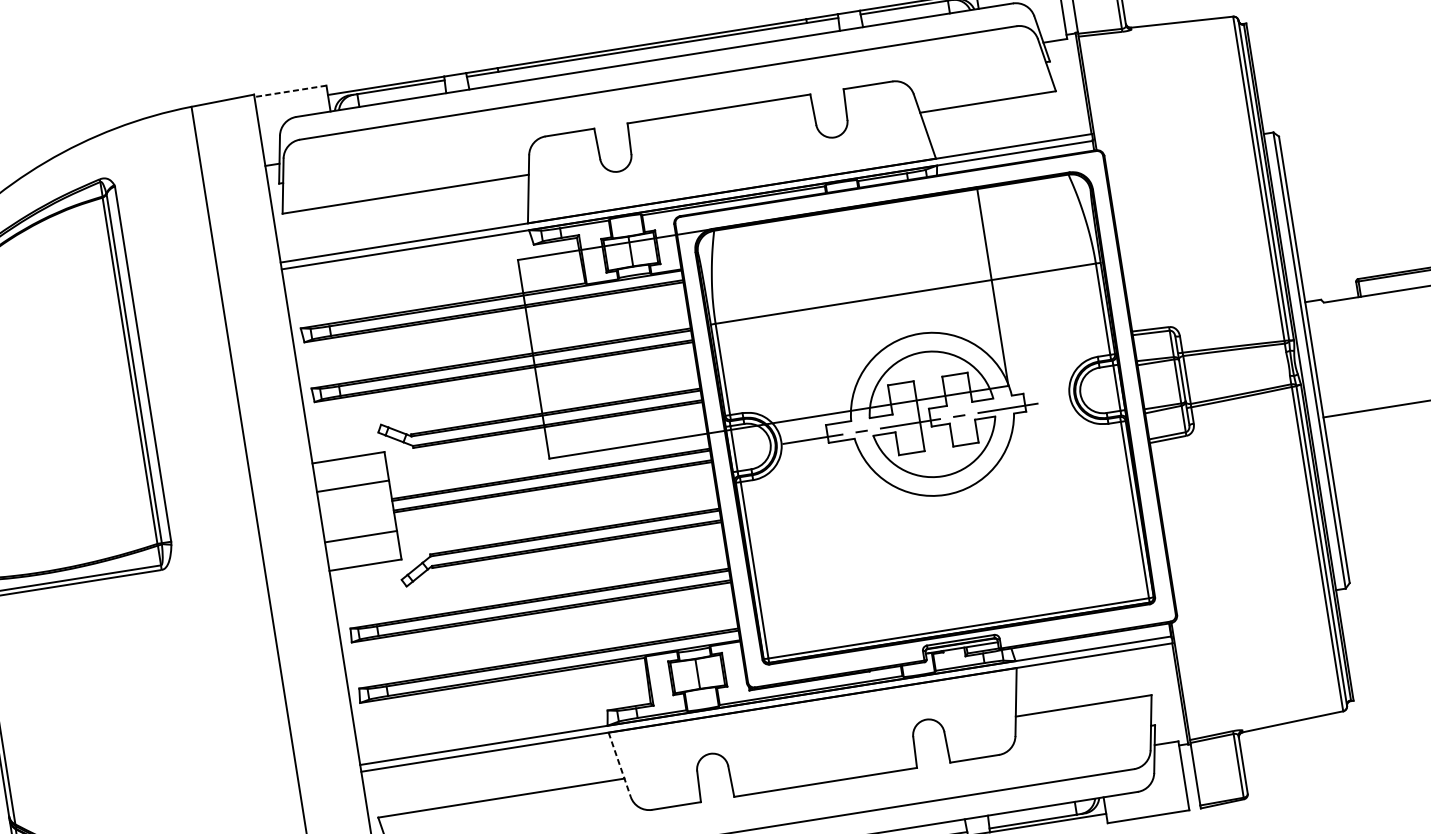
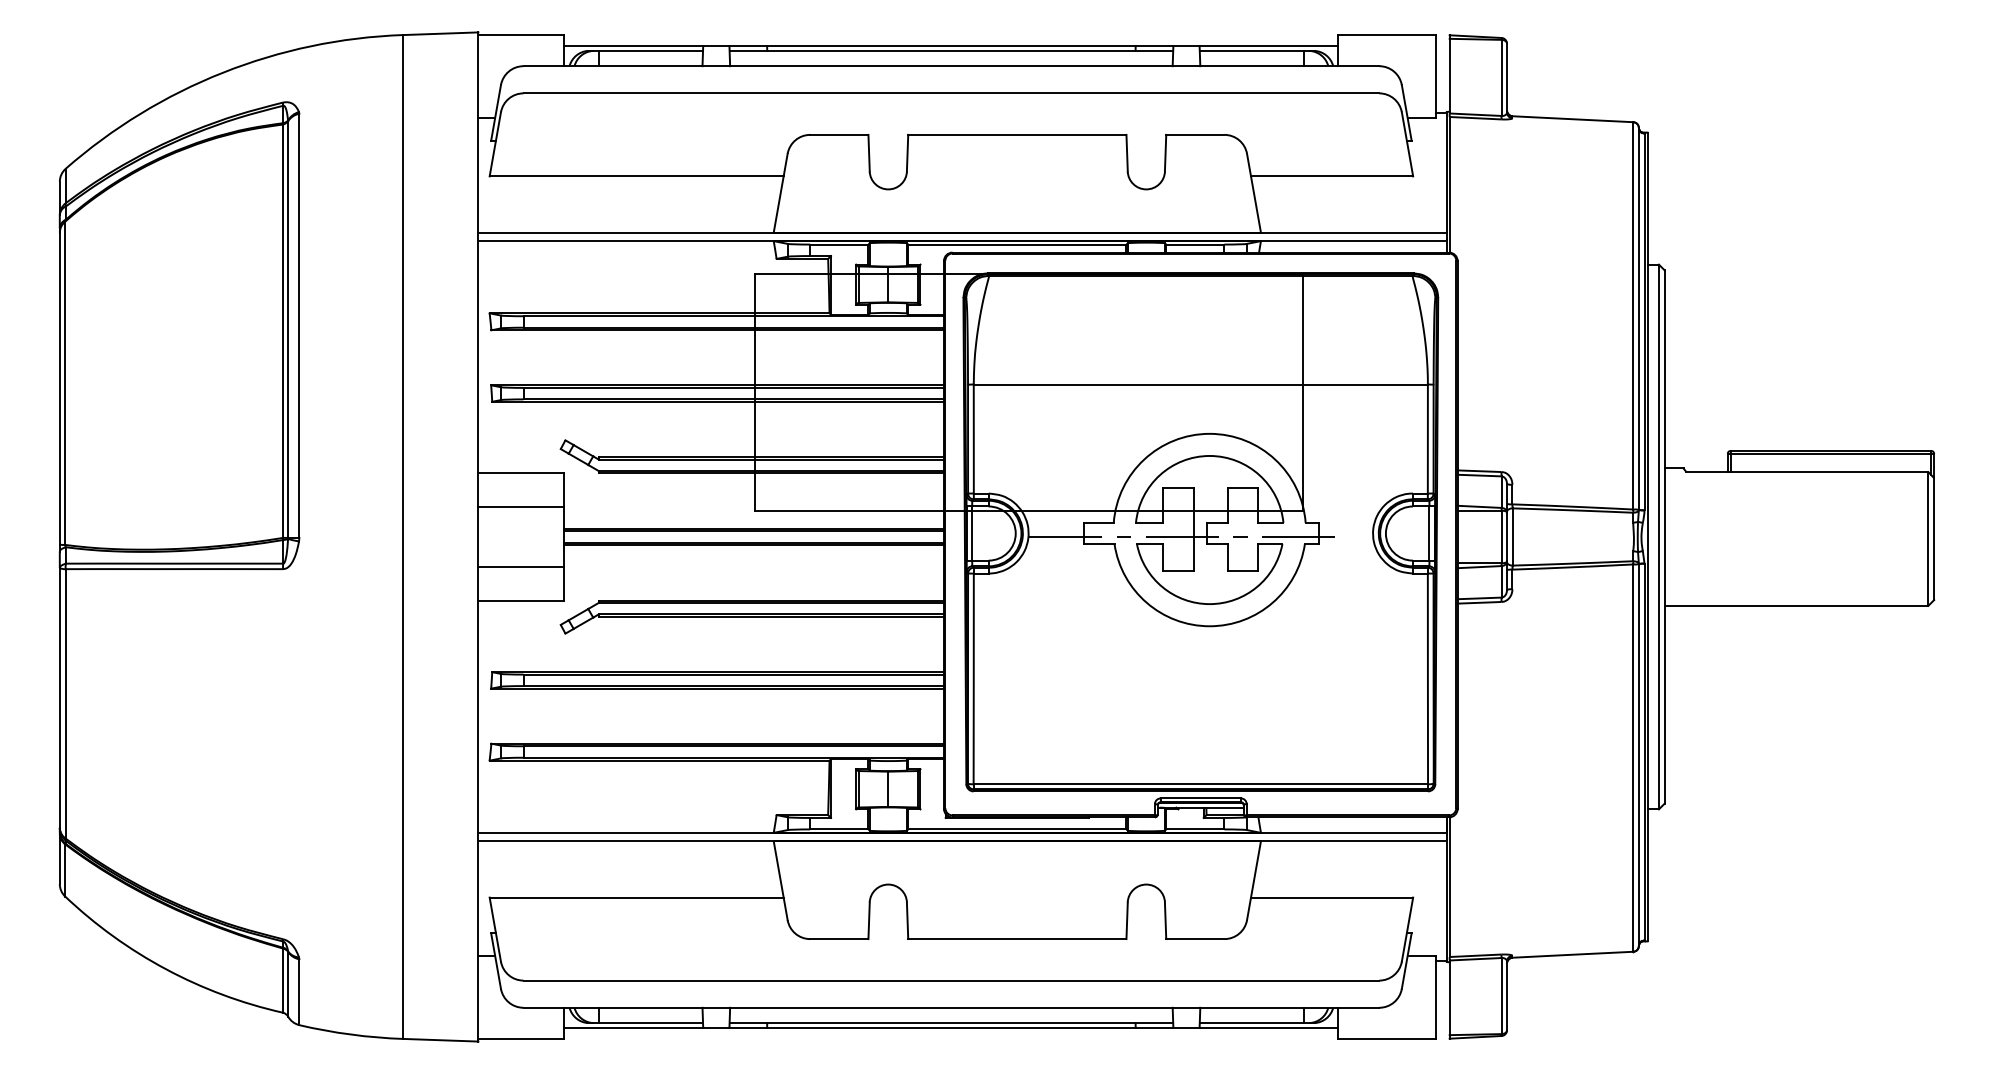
line: (289, 91) -> (520, 35), dashed -> solid
line: (619, 765) -> (780, 881), dashed -> solid

